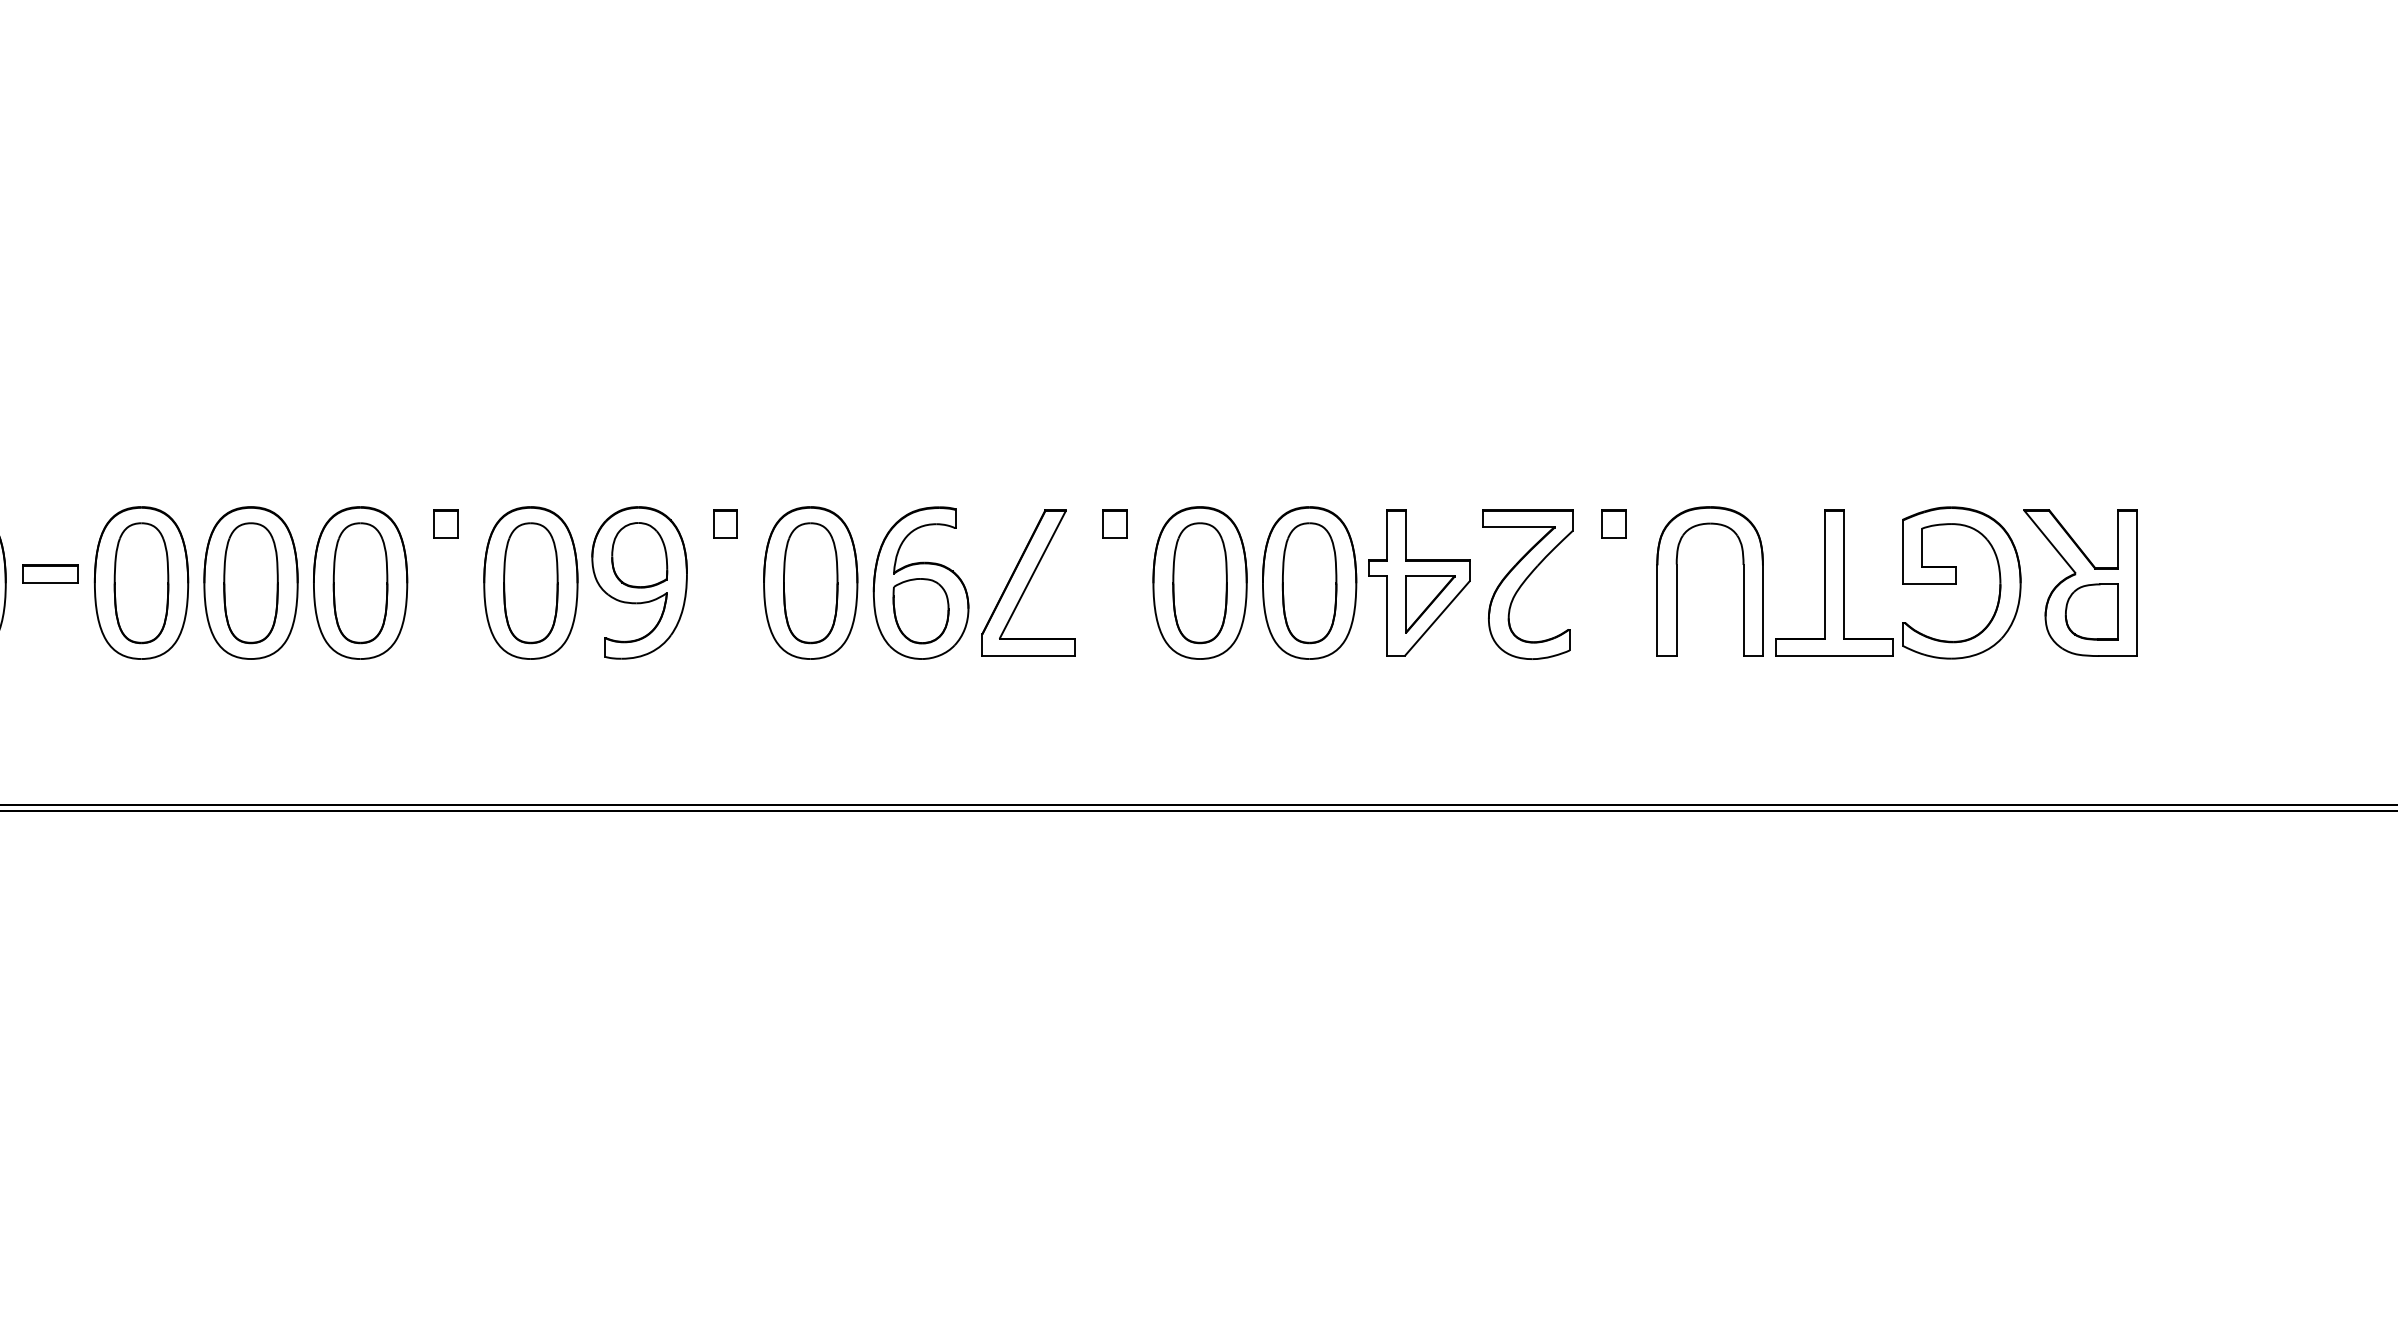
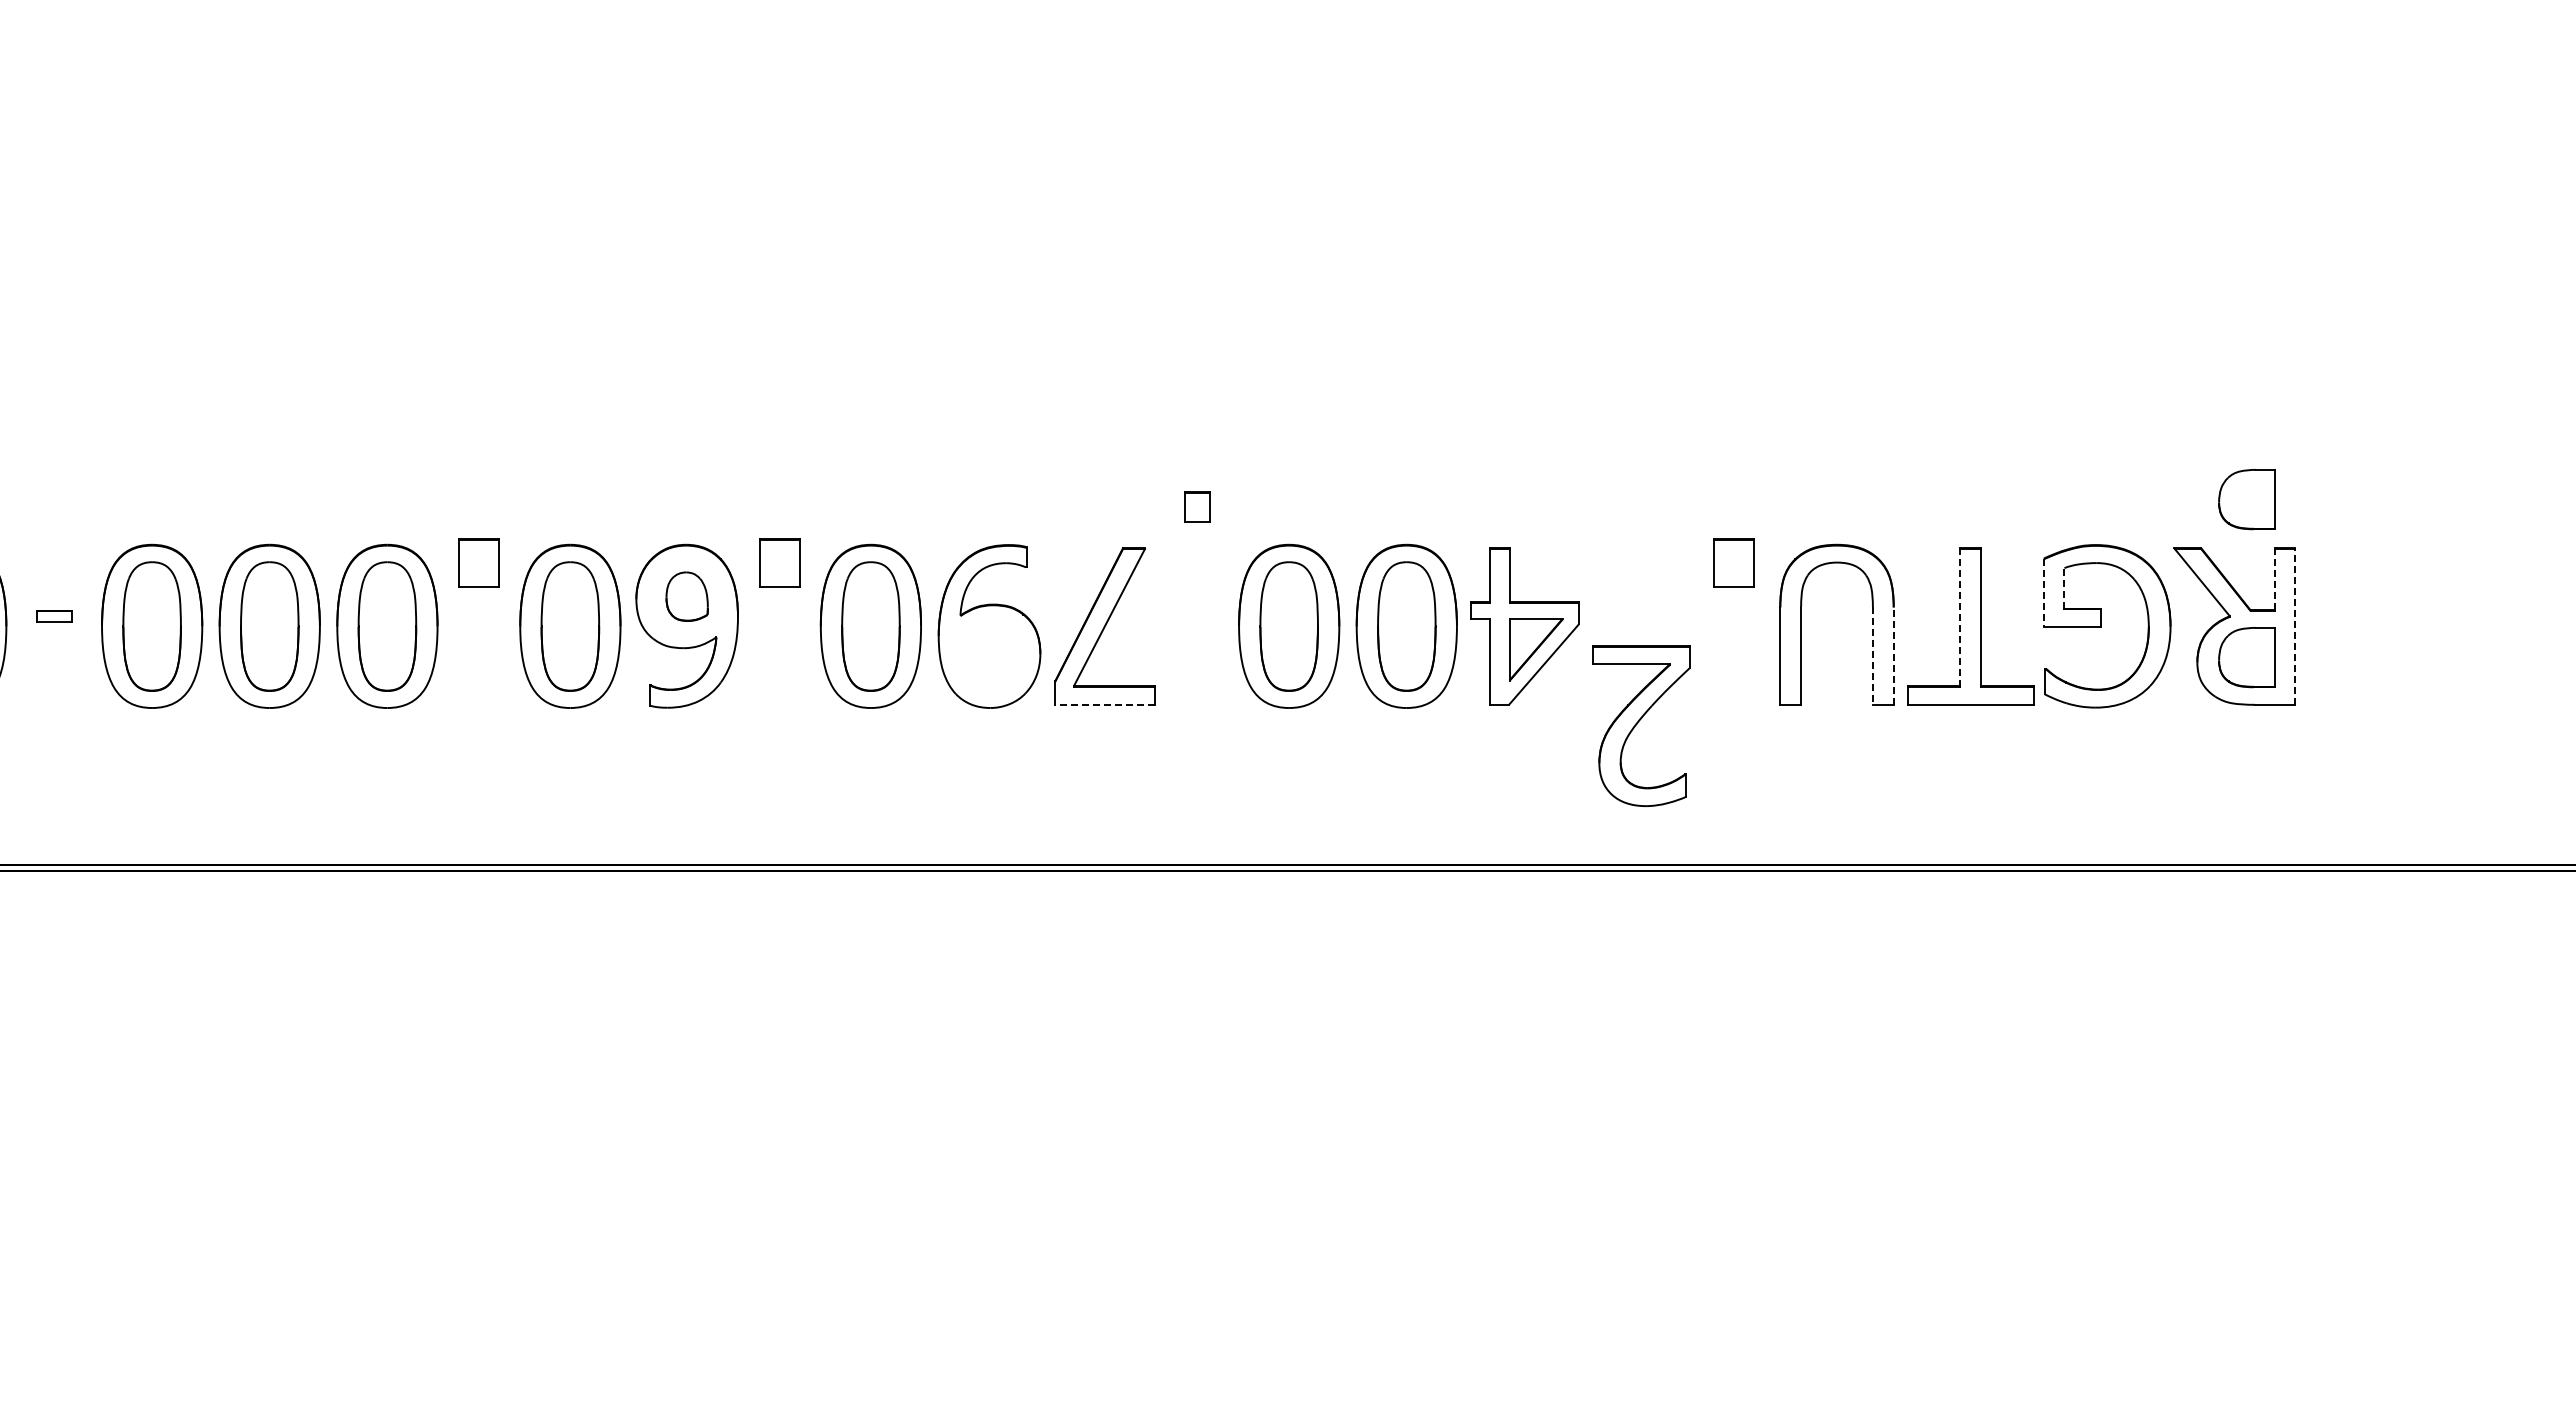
part: (2091, 464) -> (2246, 499), added
part: (446, 523) -> (479, 562), size x1.6
part: (725, 523) -> (779, 562), size x1.6
part: (1114, 523) -> (1197, 506), moved
part: (1613, 523) -> (1733, 562), size x1.6
line: (2117, 539) -> (2274, 579), solid -> dashed
line: (1921, 546) -> (2064, 587), solid -> dashed
line: (1902, 552) -> (2043, 593), solid -> dashed
part: (639, 555) -> (686, 596), size x0.7
part: (50, 573) -> (54, 616), size x0.6
line: (1825, 574) -> (1960, 617), solid -> dashed
line: (2136, 582) -> (2295, 625), solid -> dashed
part: (1528, 584) -> (1641, 725), moved
line: (1743, 610) -> (1872, 655), solid -> dashed
line: (1762, 610) -> (1893, 655), solid -> dashed
part: (921, 611) -> (989, 656), removed
line: (1028, 655) -> (1104, 704), solid -> dashed

